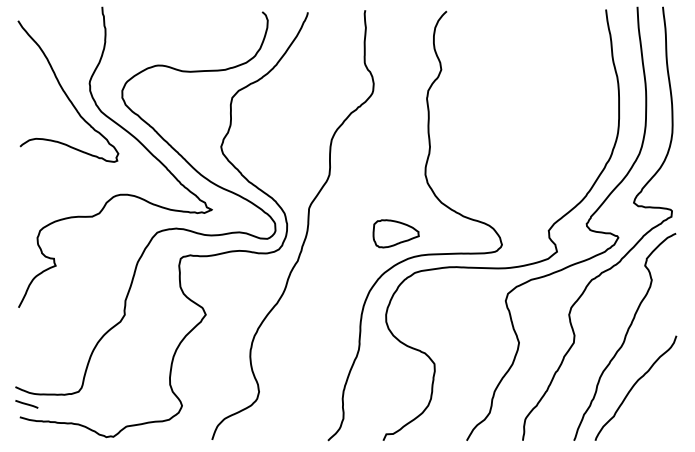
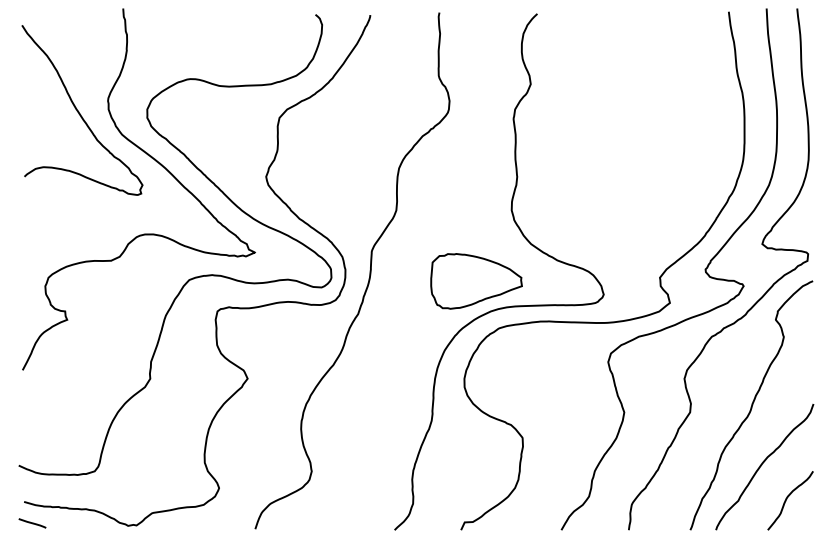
part: (396, 233) -> (476, 281), size x1.67
line: (26, 404) -> (32, 523), moved
curve: (654, 415) -> (787, 499), added

